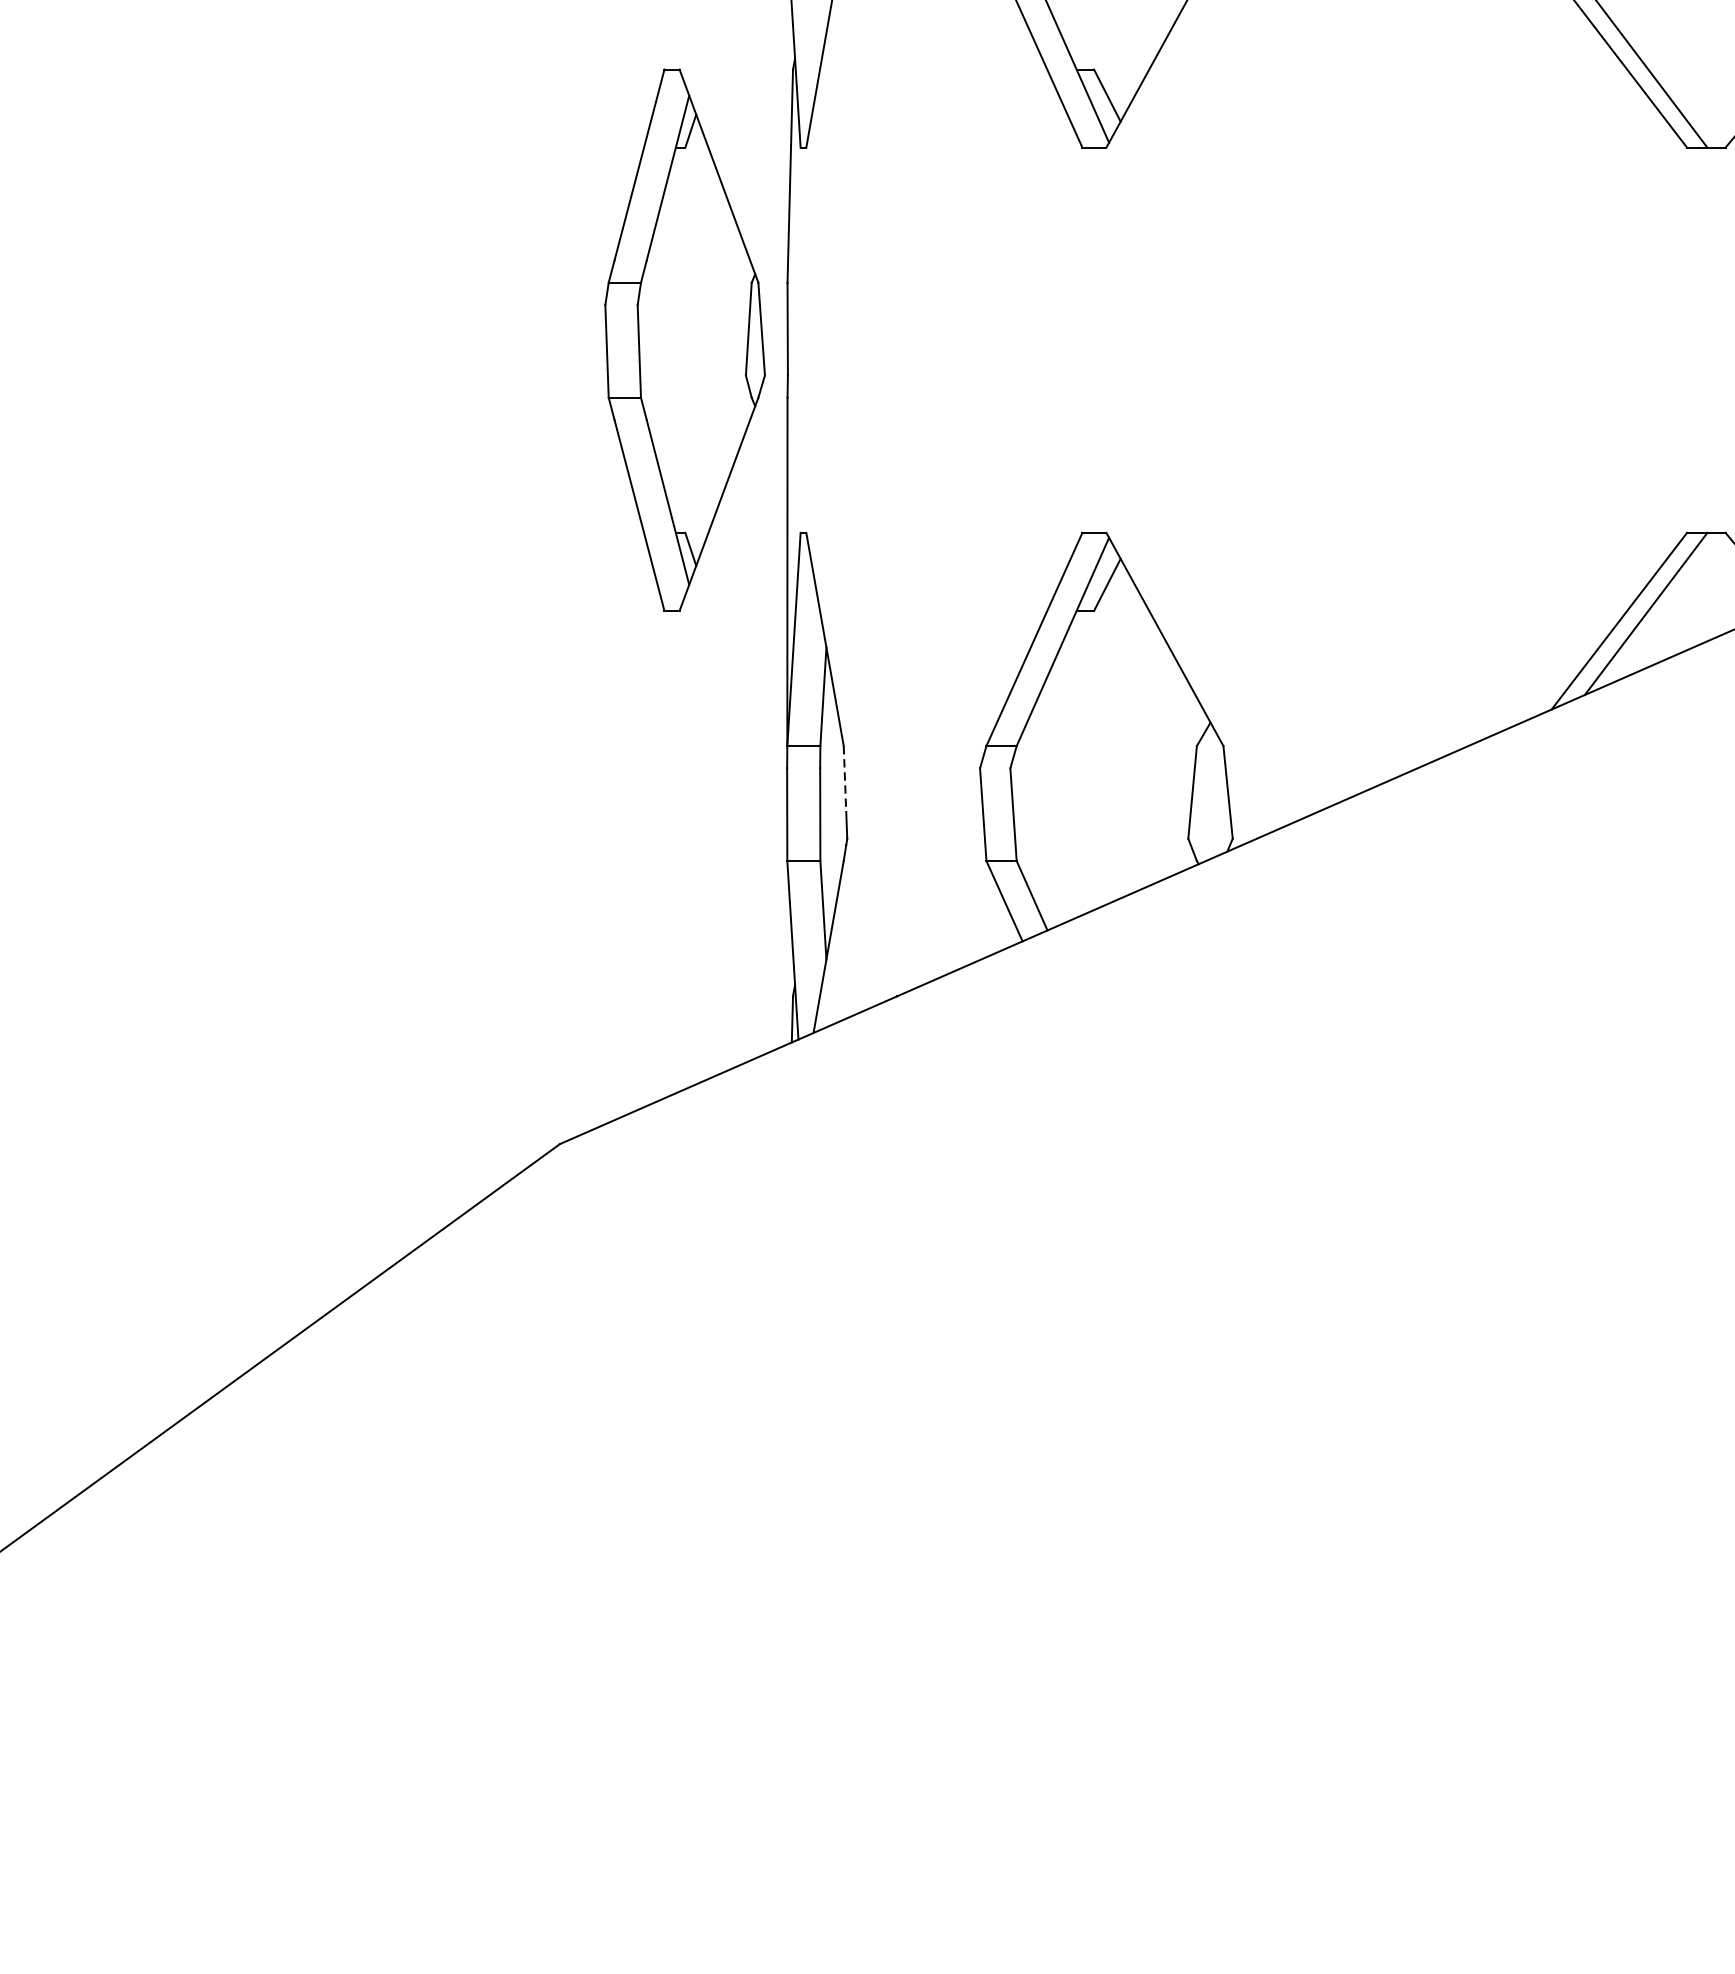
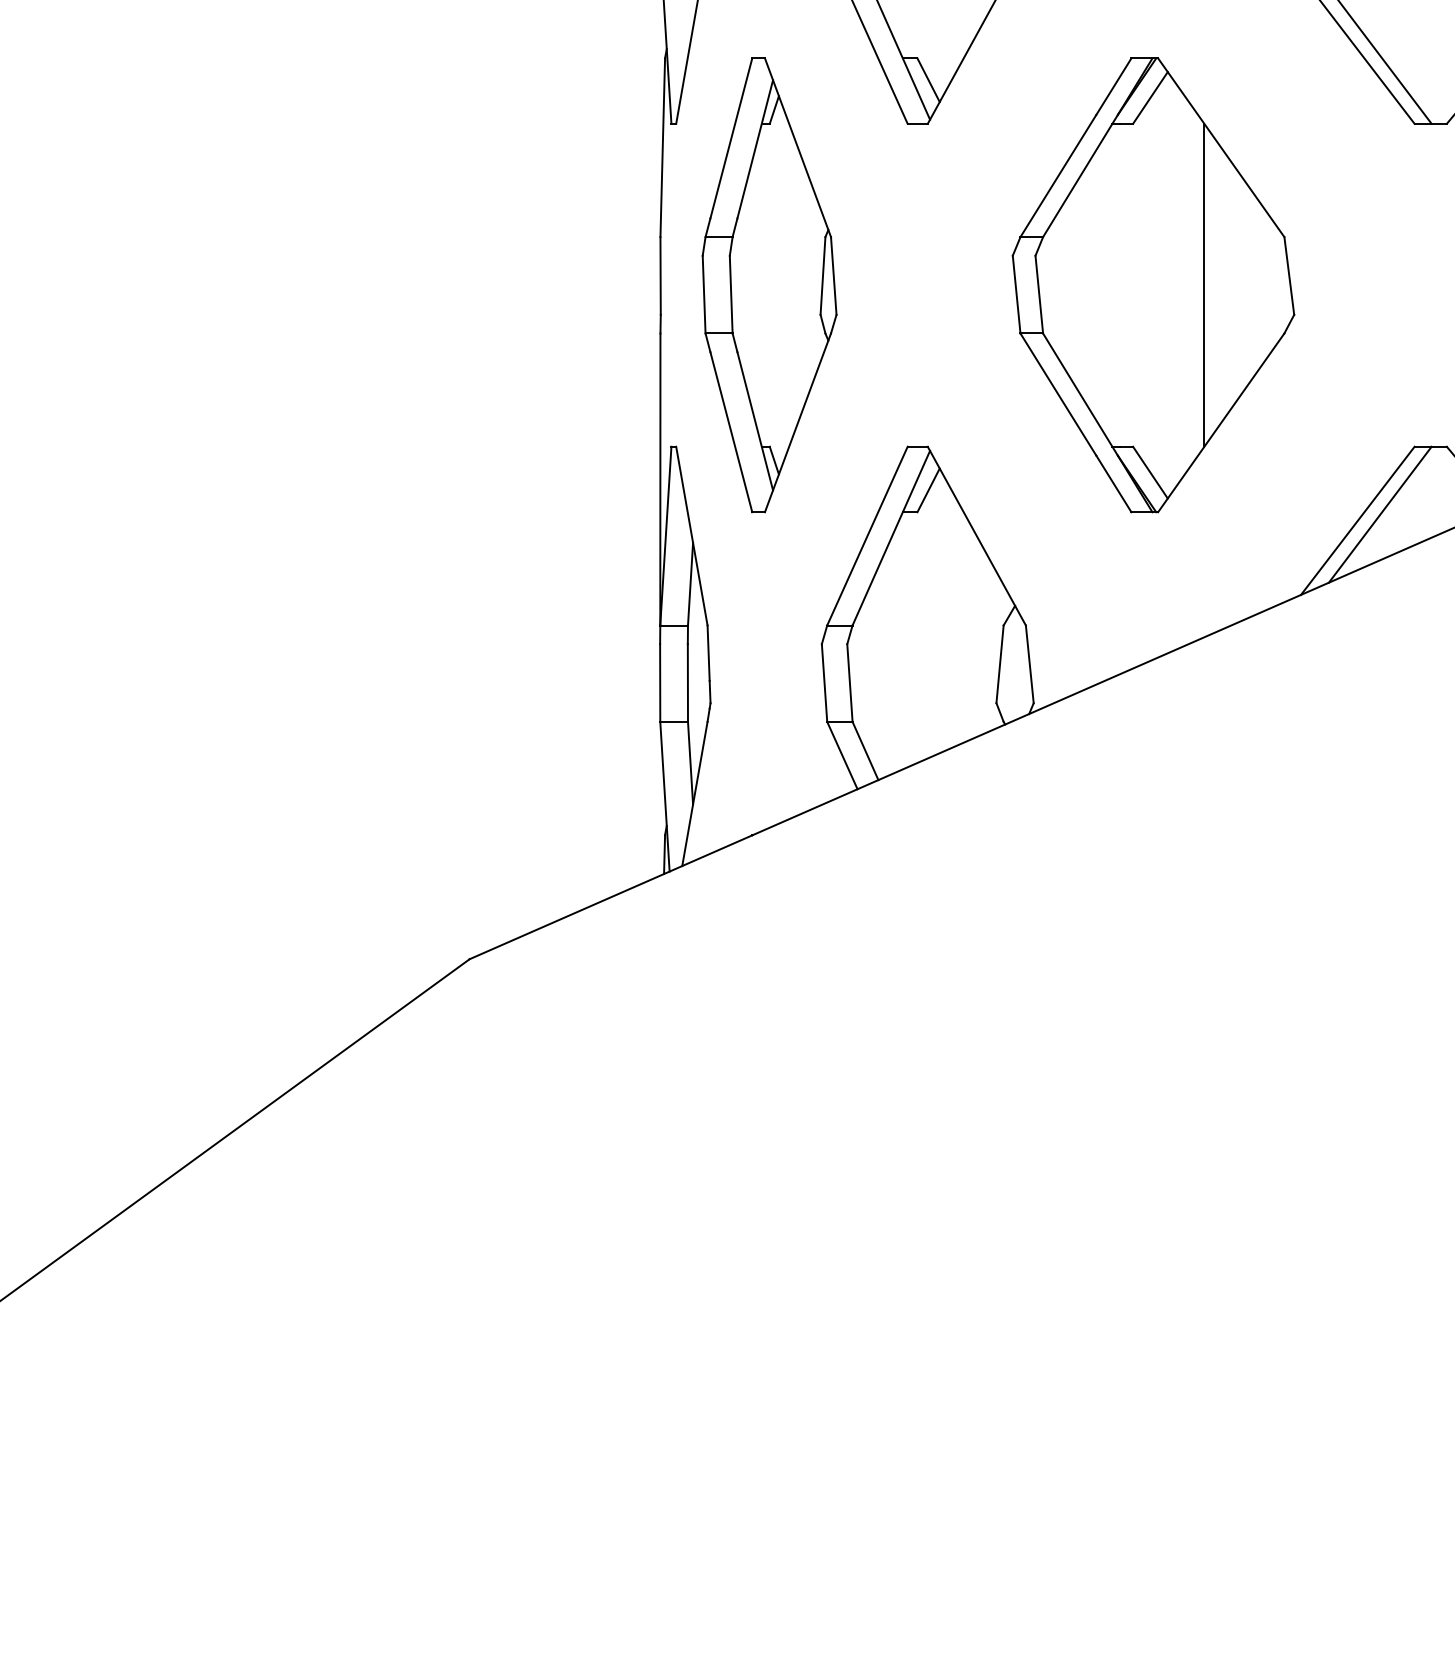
part: (685, 340) -> (769, 285), moved
part: (1375, 340) -> (1153, 285), added
line: (844, 779) -> (708, 653), dashed -> solid

